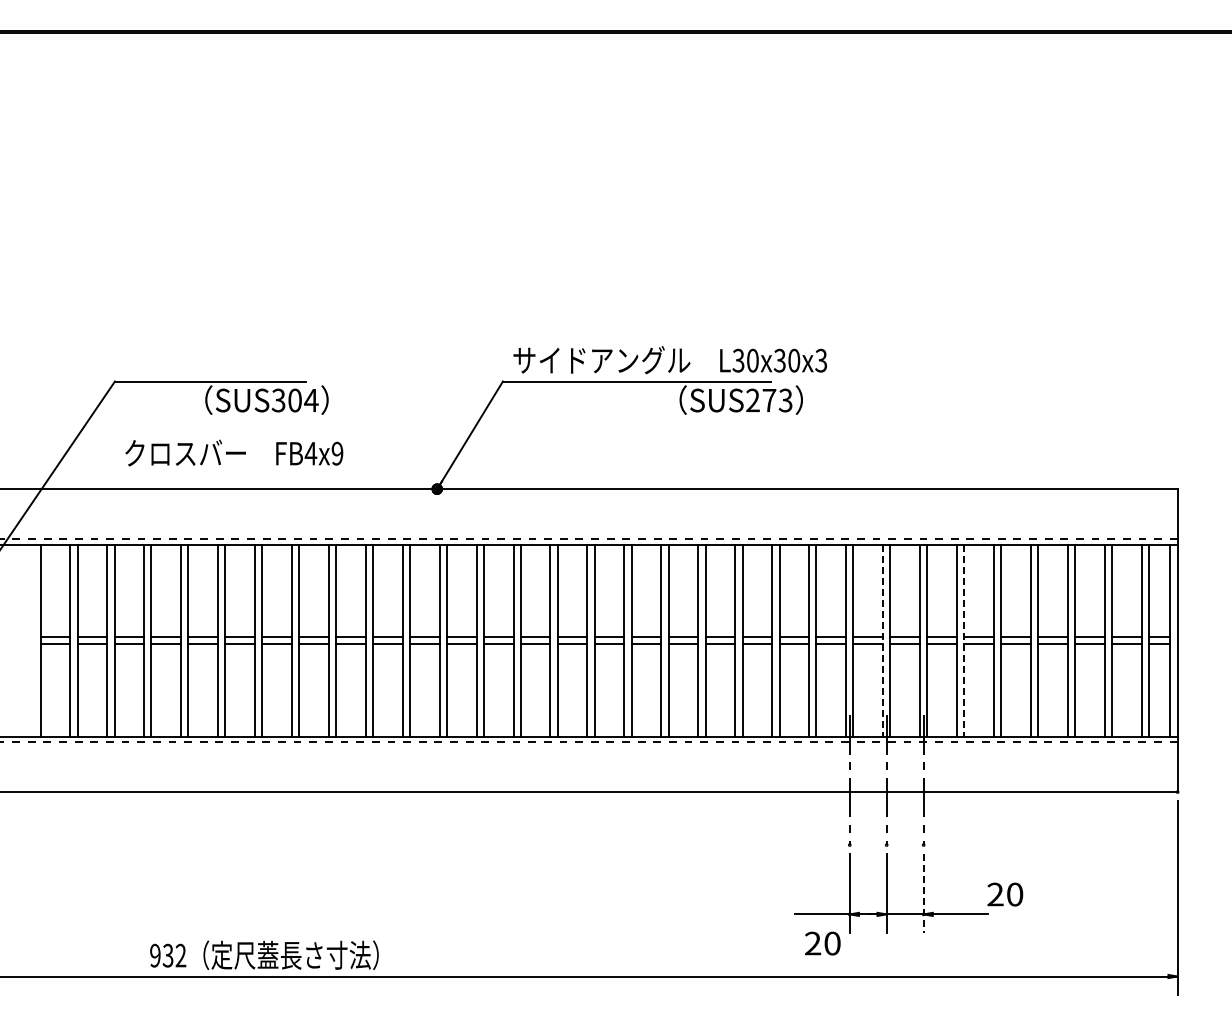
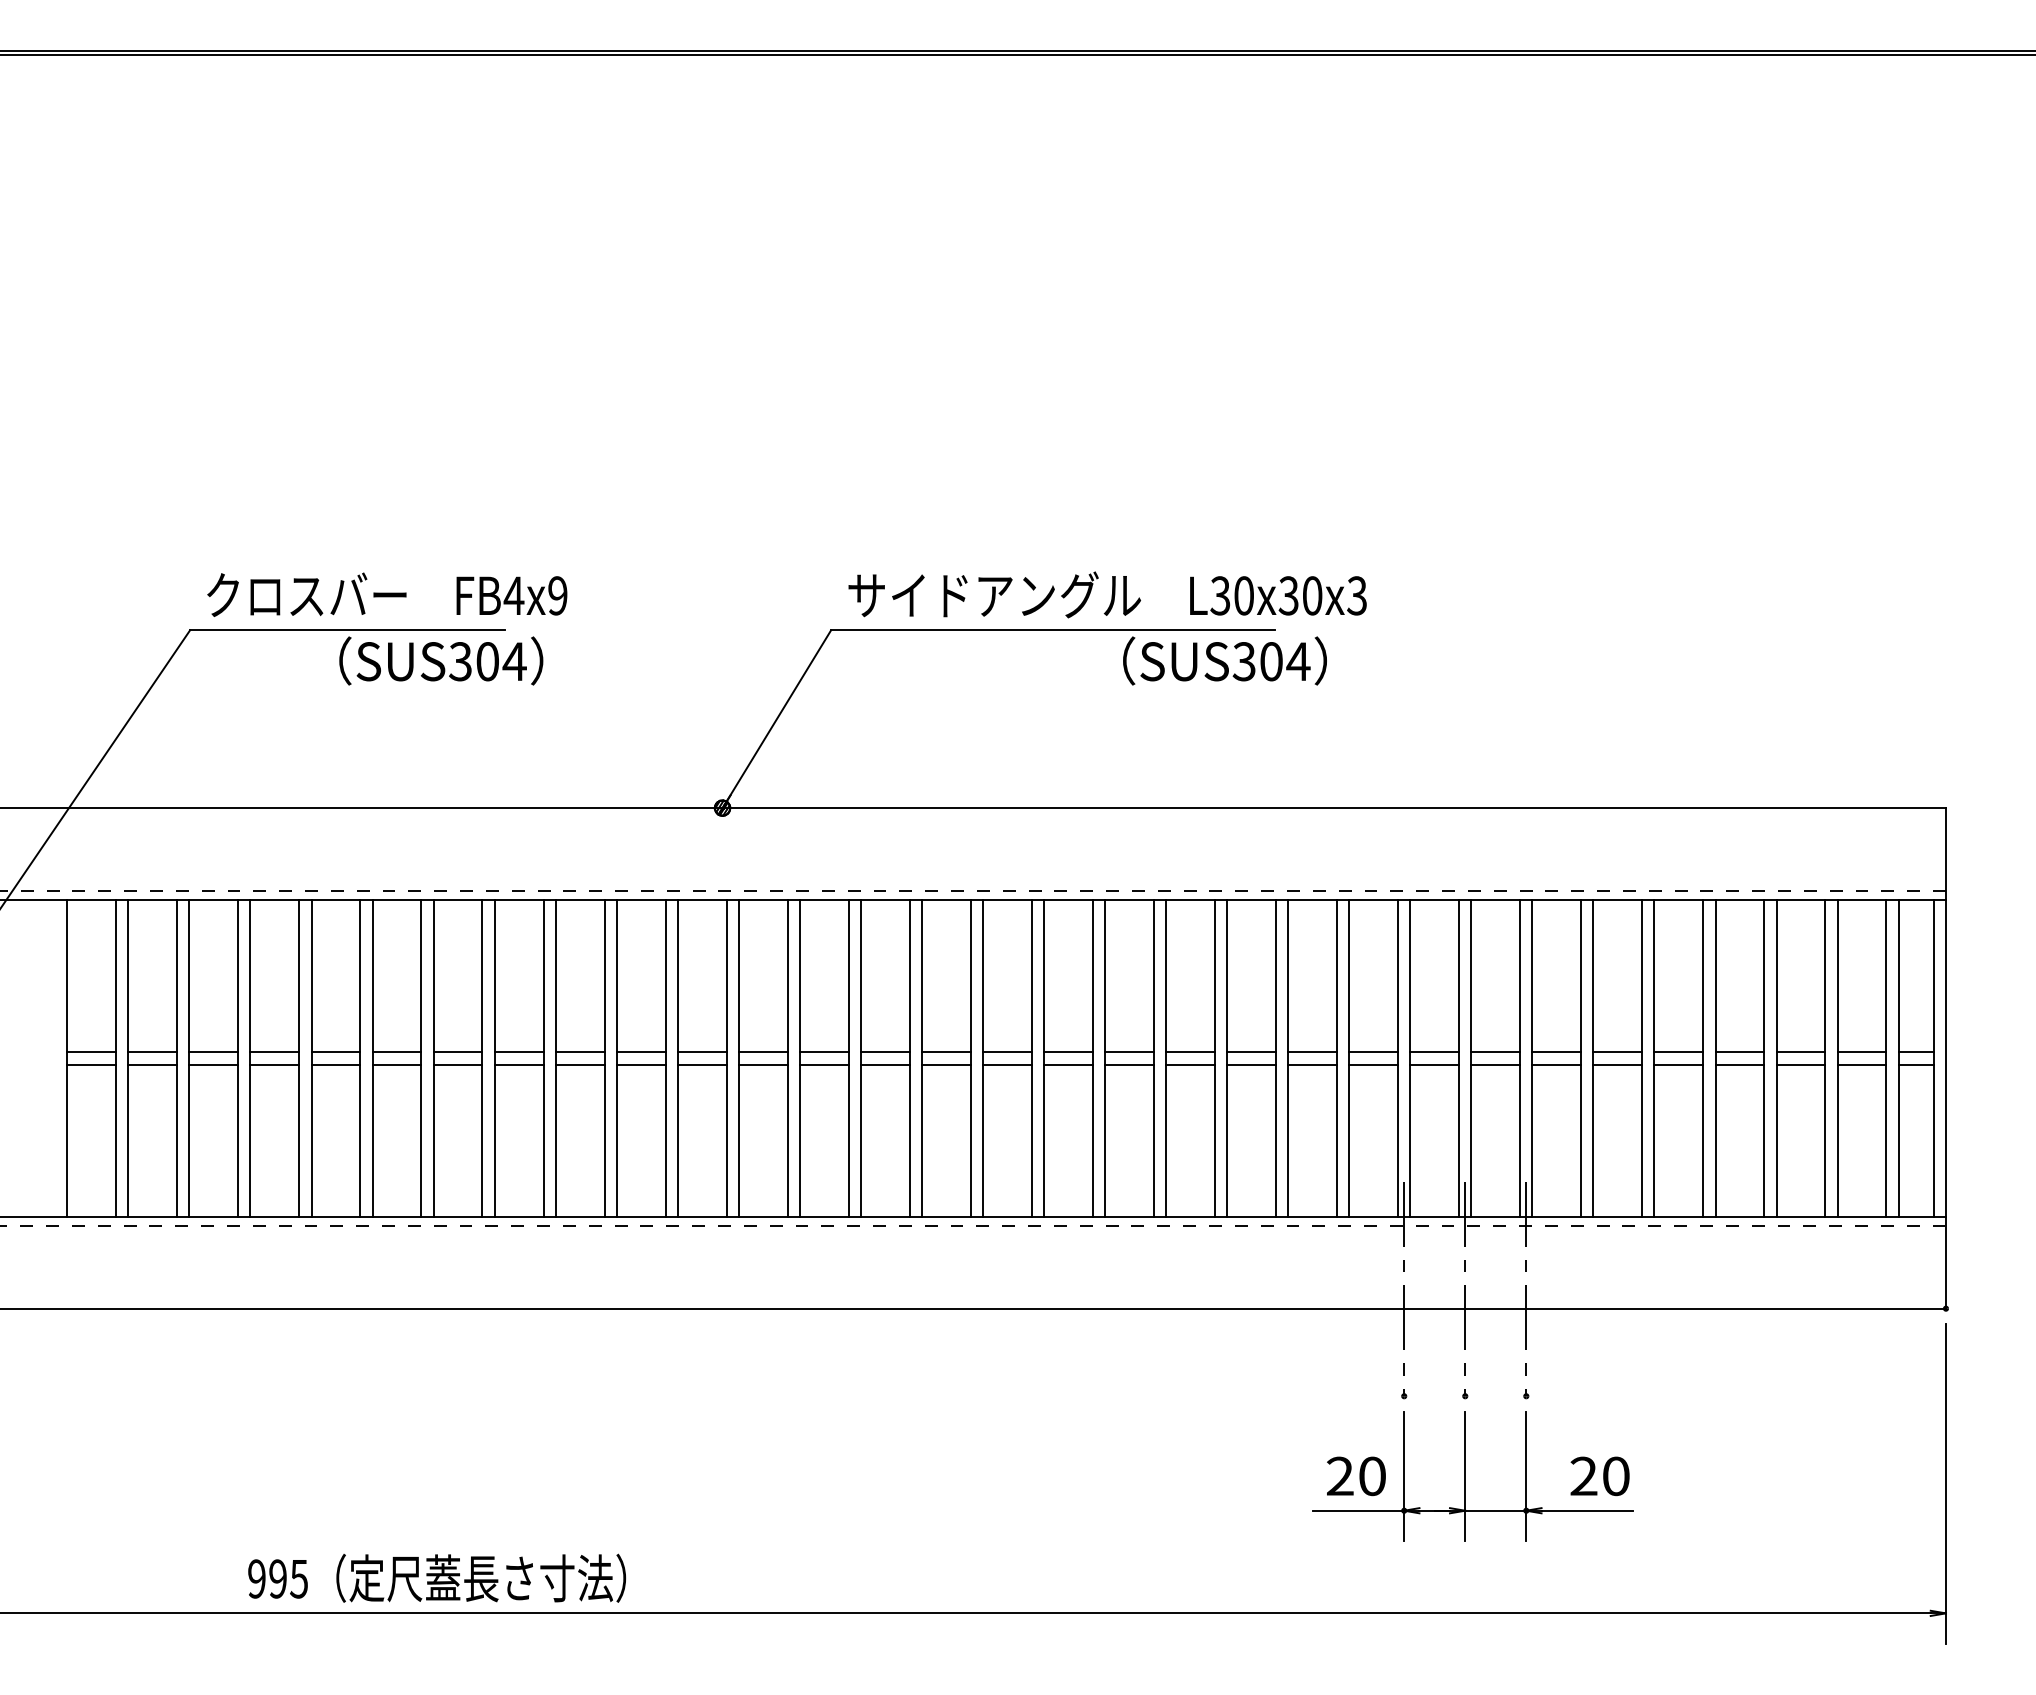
text: (769, 400) -> (1271, 661), SUS273 -> SUS304
text: (234, 452) -> (387, 593), moved
line: (882, 641) -> (1458, 1059), dashed -> solid
line: (964, 641) -> (1593, 1059), dashed -> solid
line: (923, 894) -> (1526, 1477), dashed -> solid
text: (1005, 894) -> (1600, 1476), moved
text: (822, 943) -> (1355, 1476), moved
text: (174, 955) -> (288, 1578), 932 -> 995

